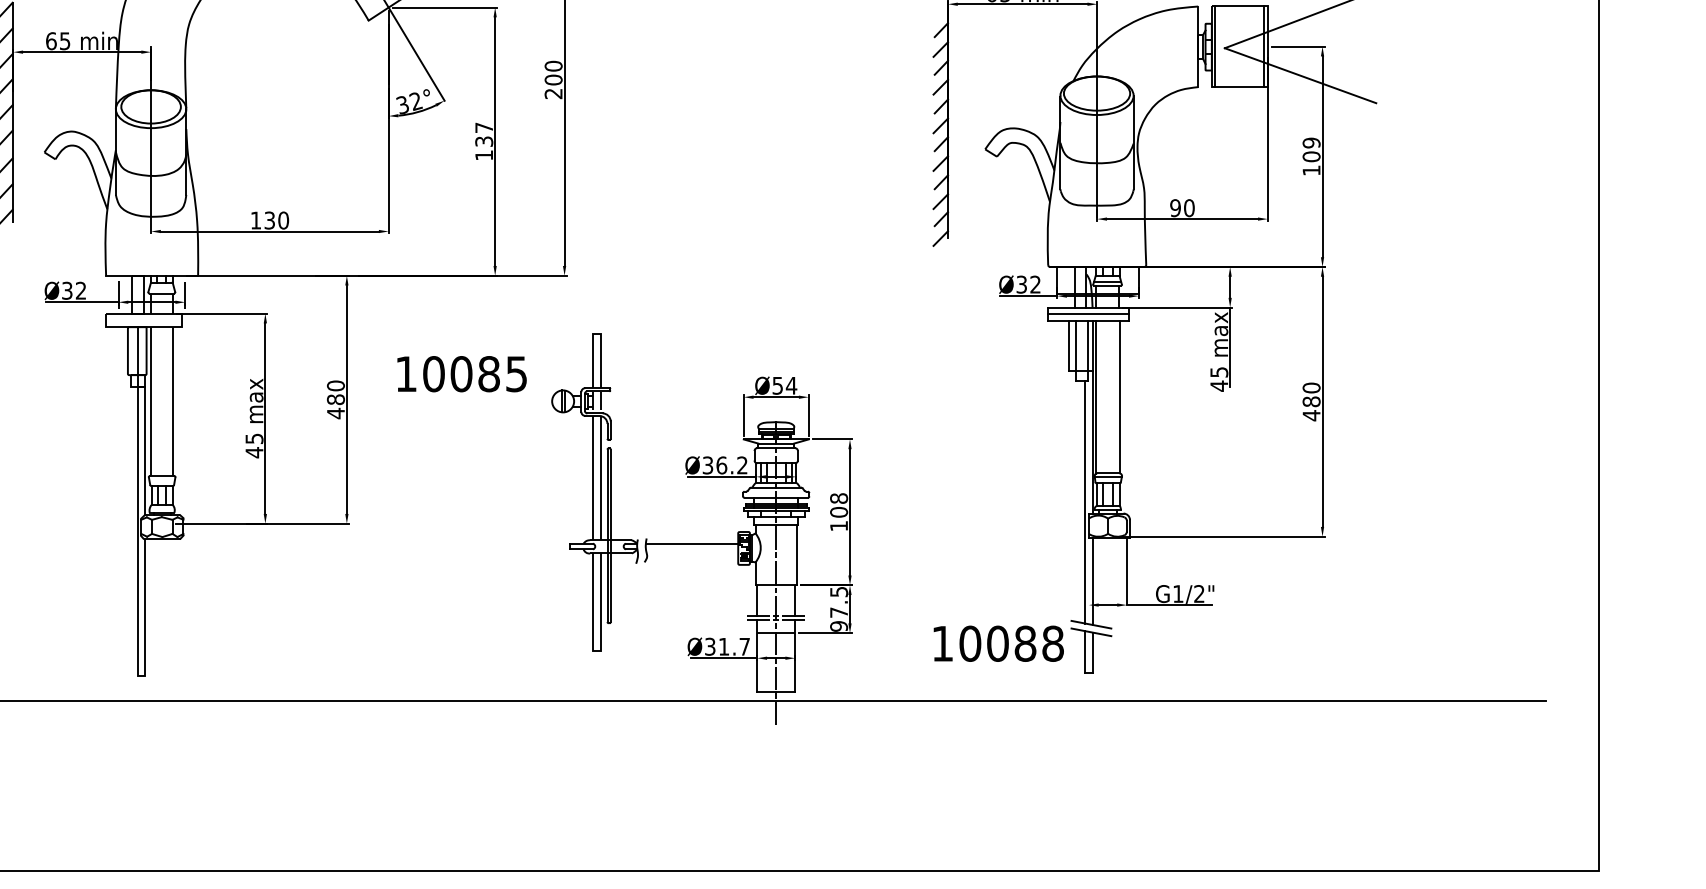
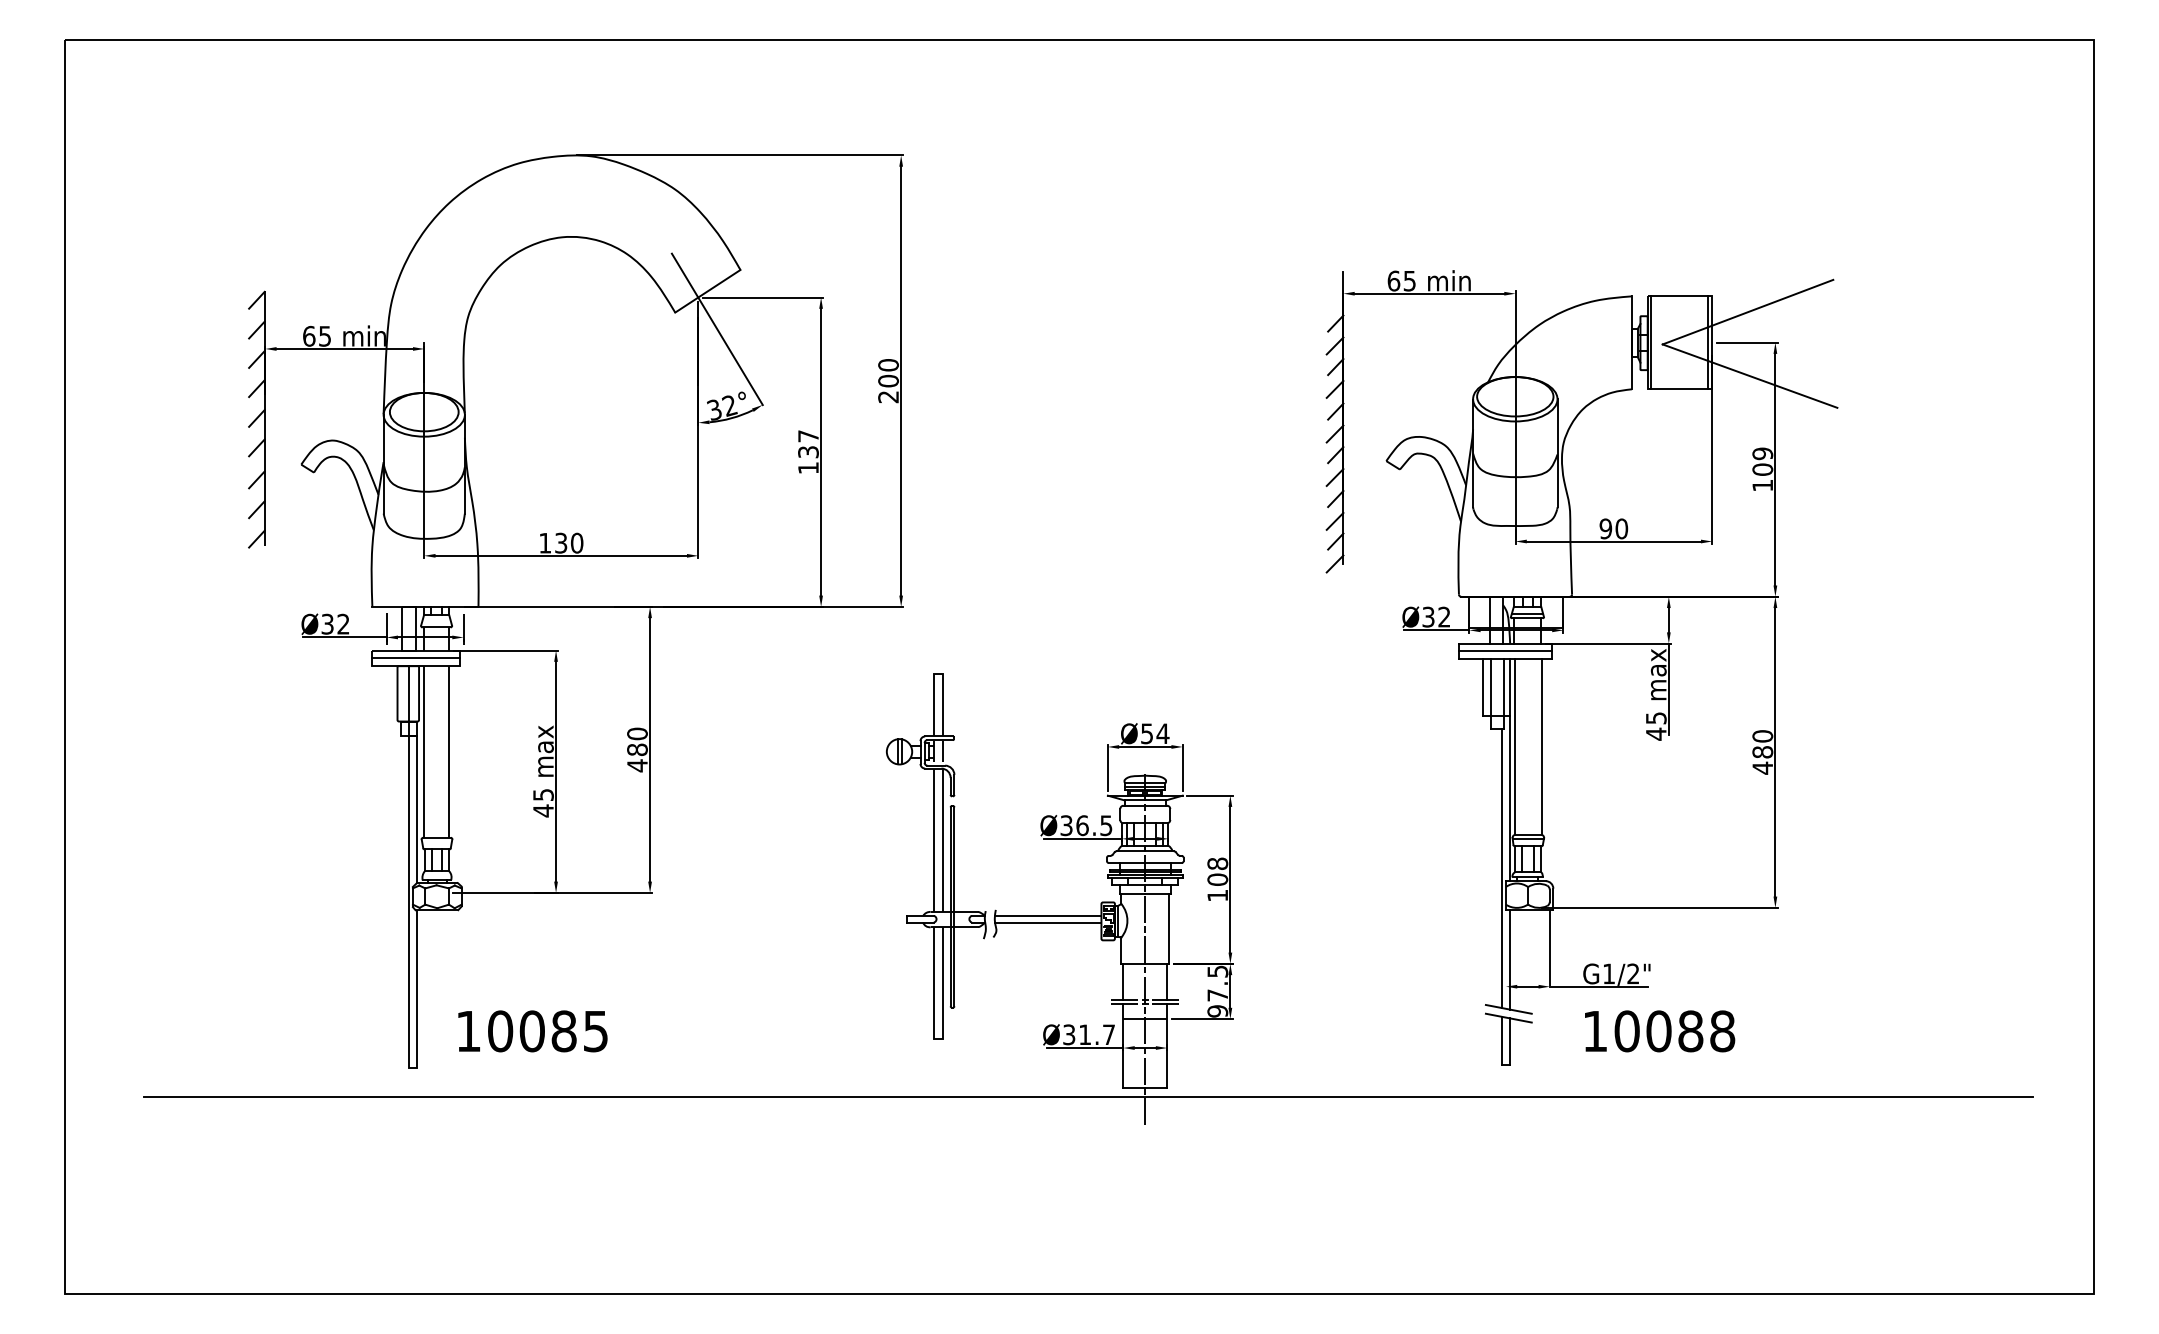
line: (143, 320) -> (415, 658), added
text: (461, 374) -> (532, 1031), moved
text: (742, 465) -> (1106, 825), Ø36.2 -> Ø36.5
line: (692, 549) -> (1048, 922), added
text: (999, 643) -> (1660, 1031), moved

